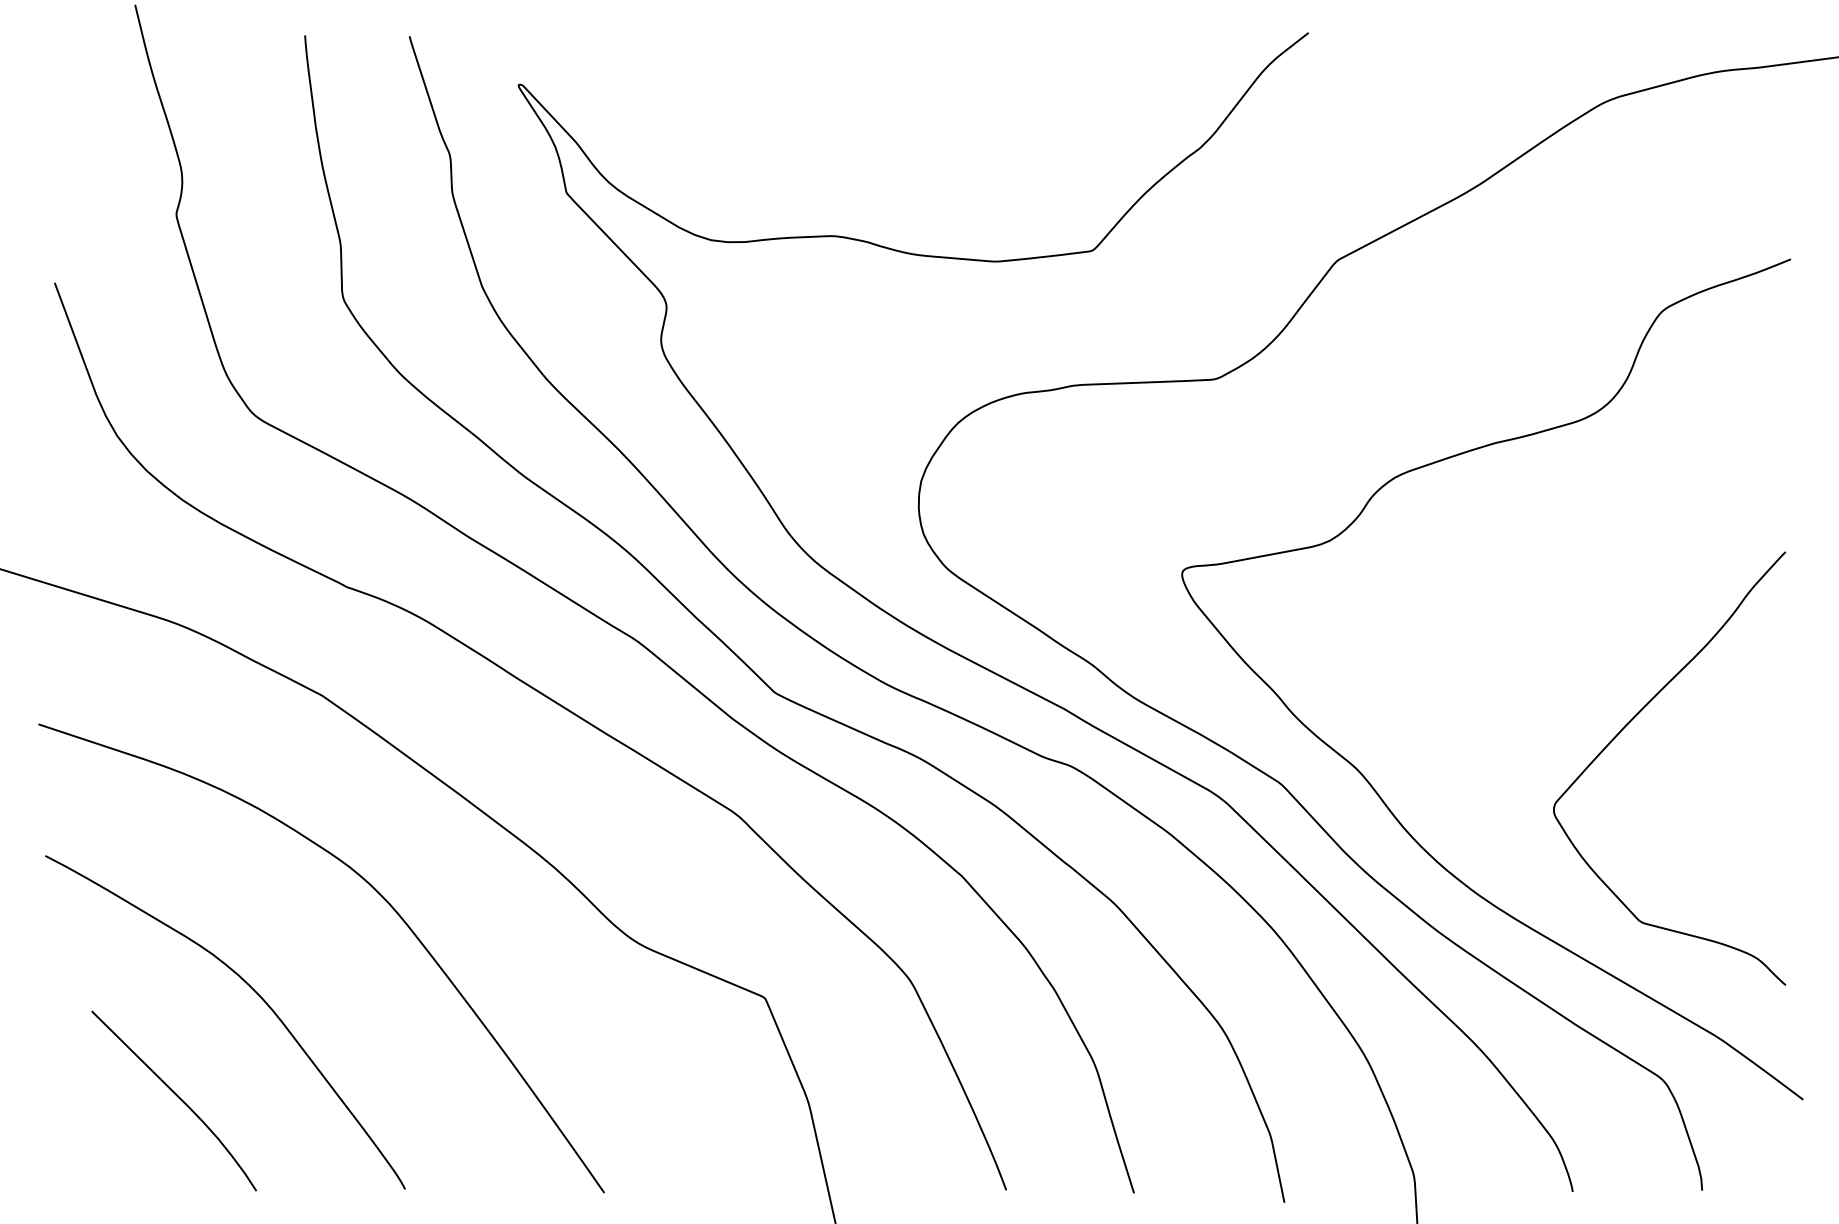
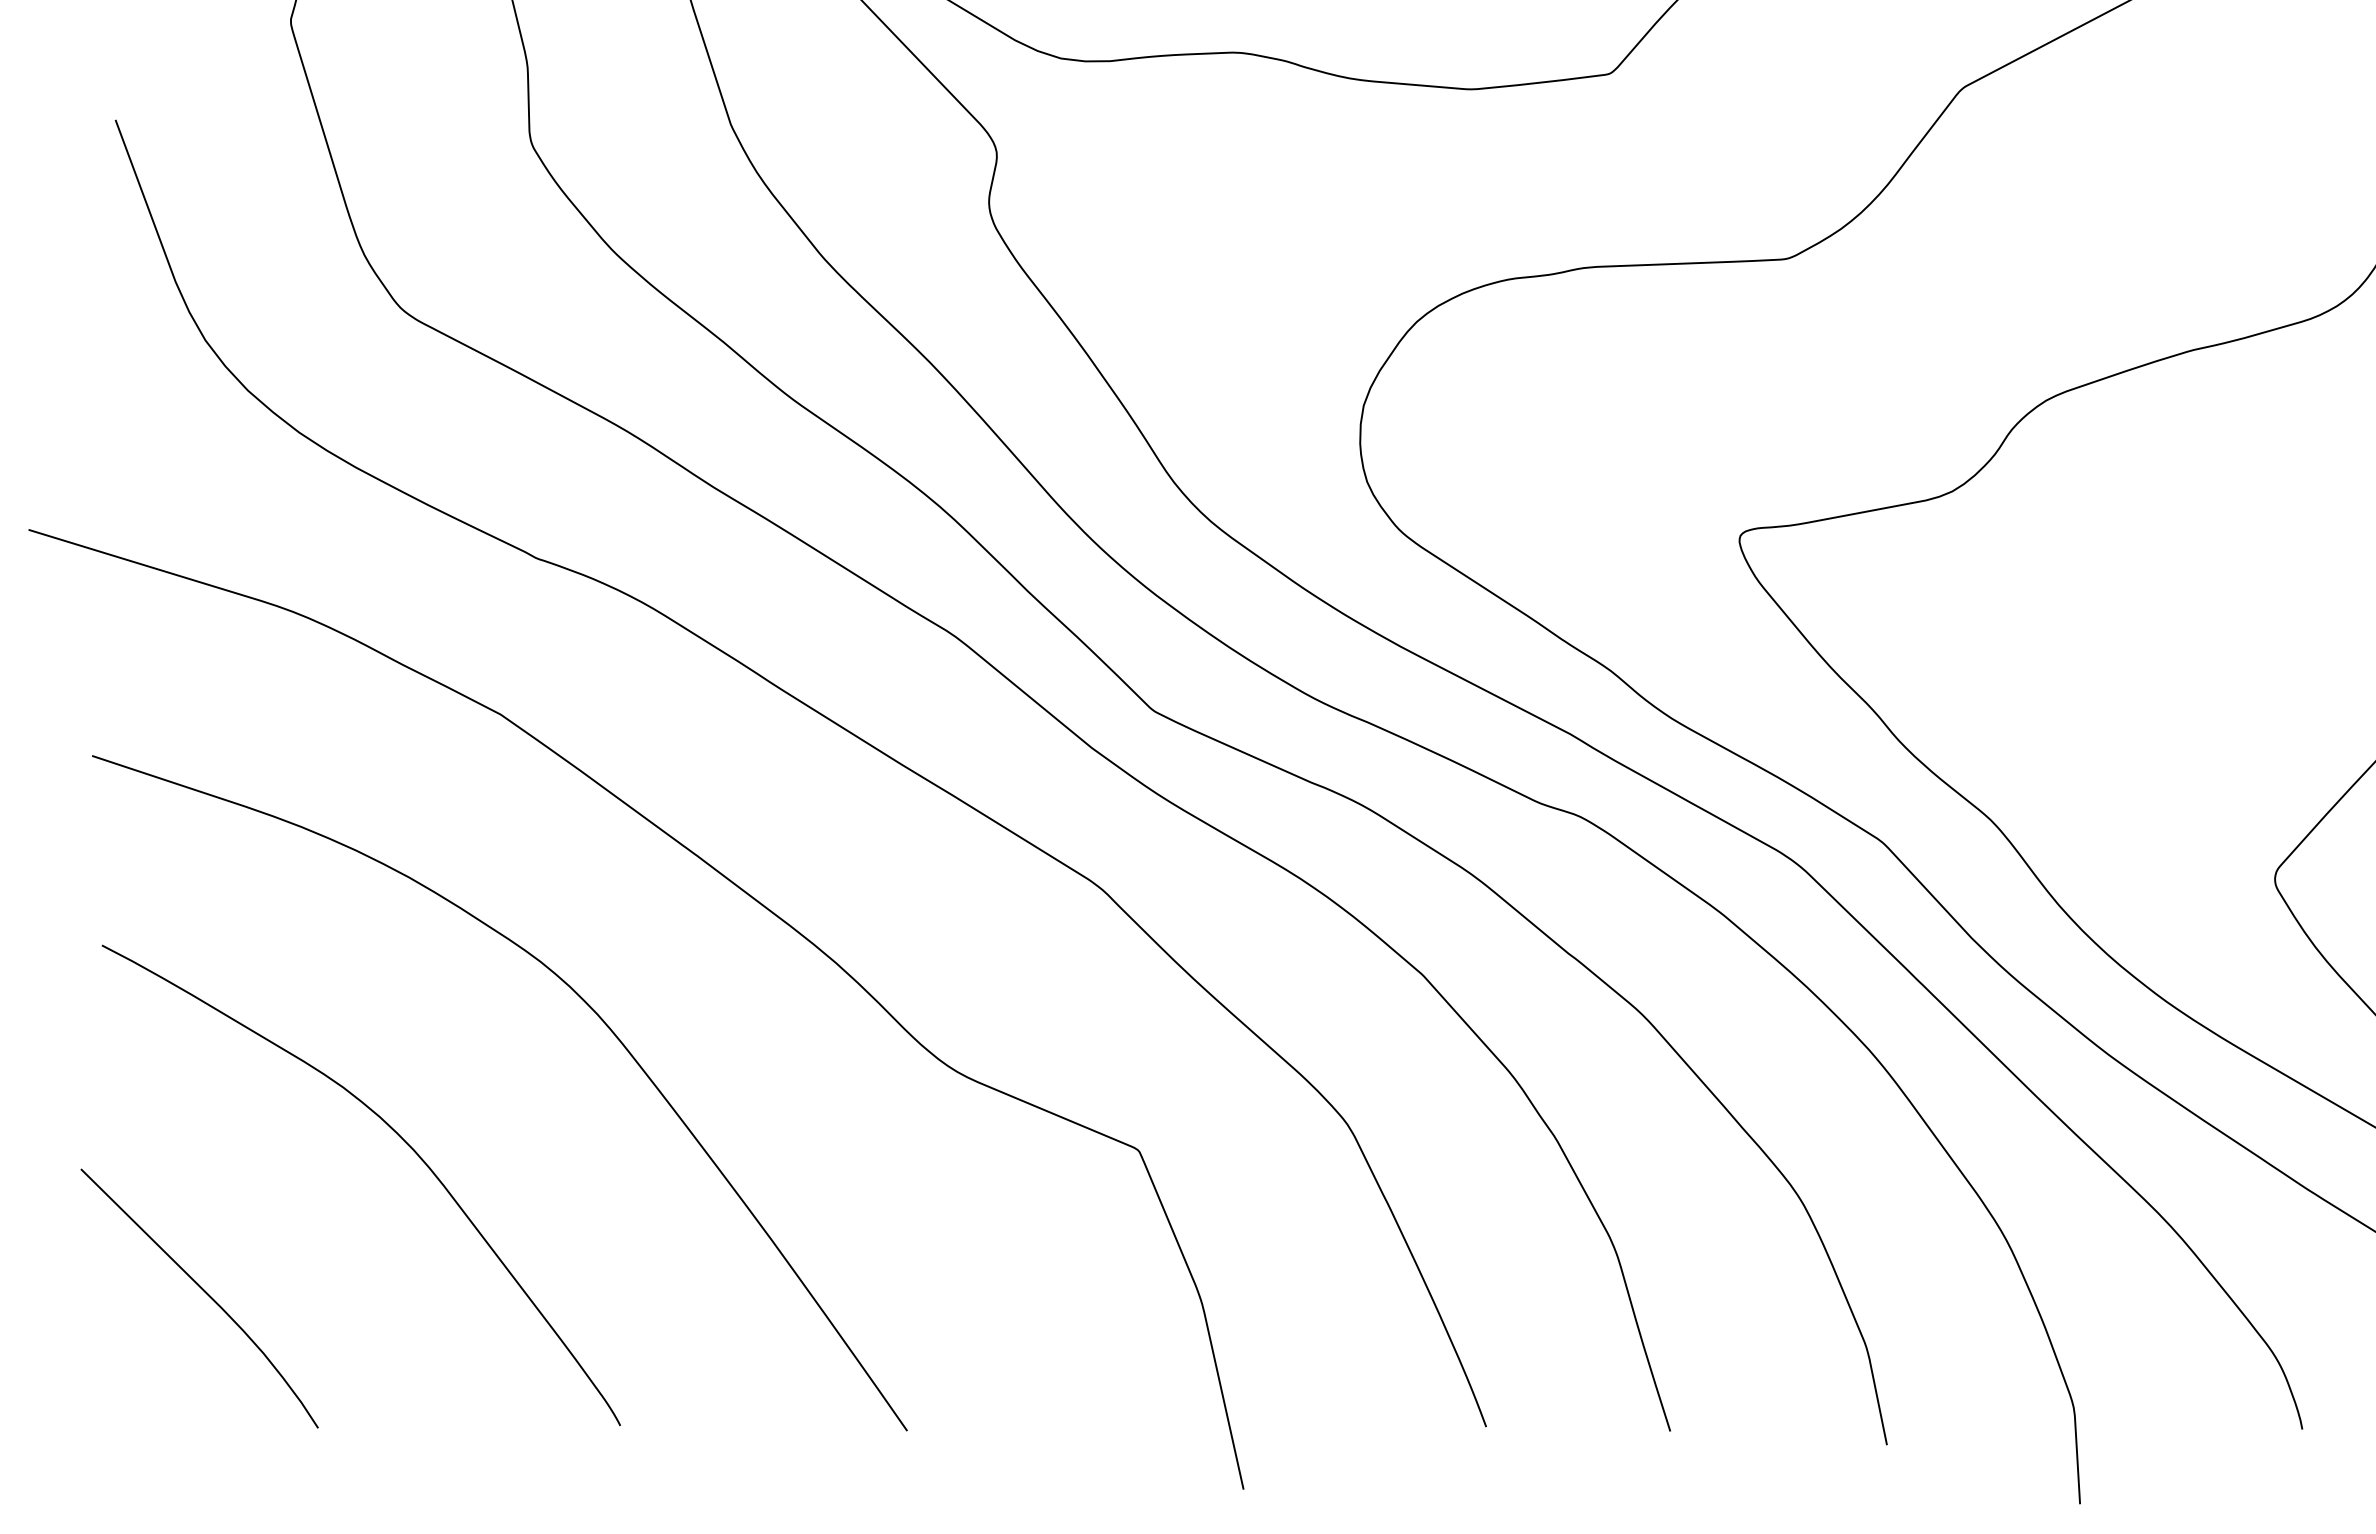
curve: (176, 1096) -> (203, 1292), moved

